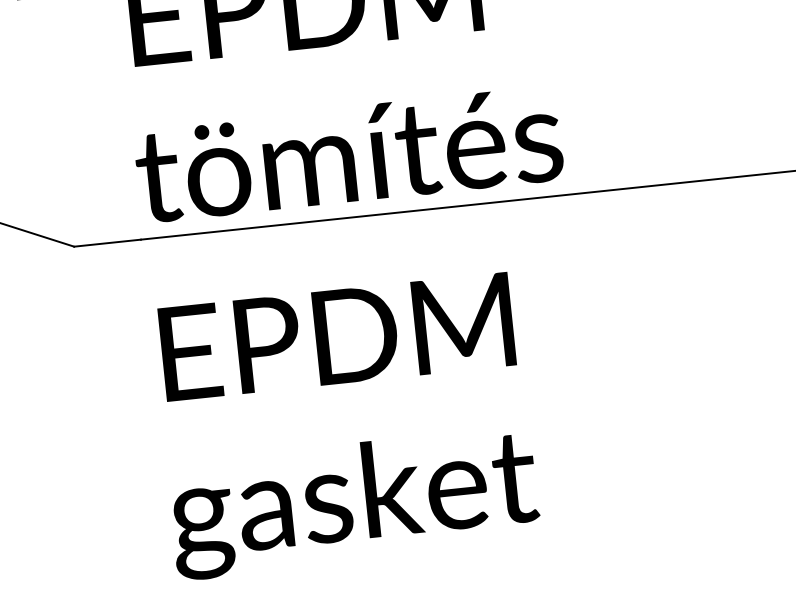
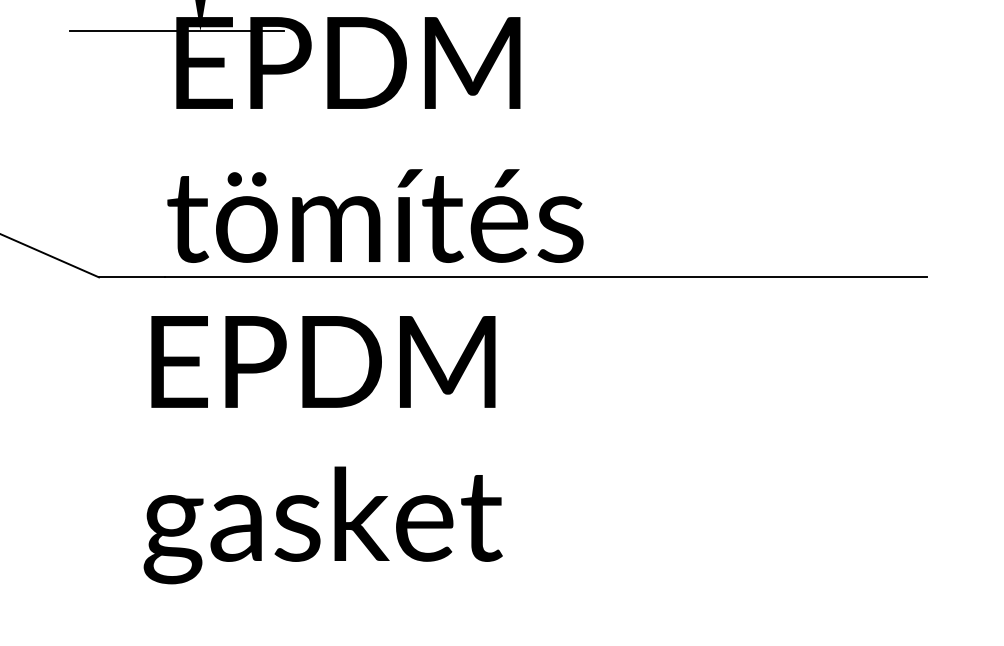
text: (345, 427) -> (322, 450), moved

